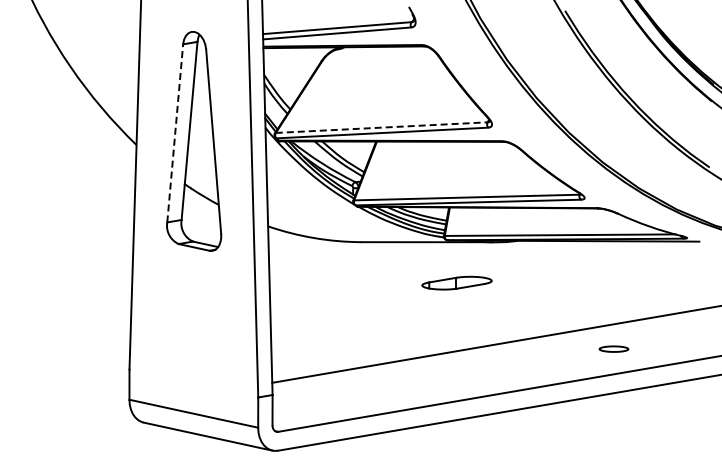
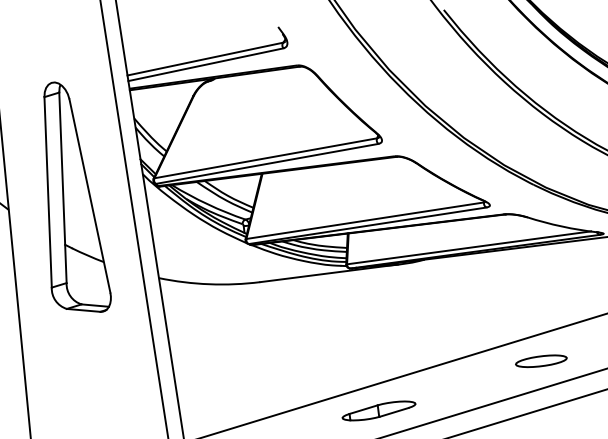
line: (382, 127) -> (266, 158), dashed -> solid
line: (175, 132) -> (48, 191), dashed -> solid
part: (456, 282) -> (378, 410), moved
part: (613, 348) -> (540, 360), size x1.67

